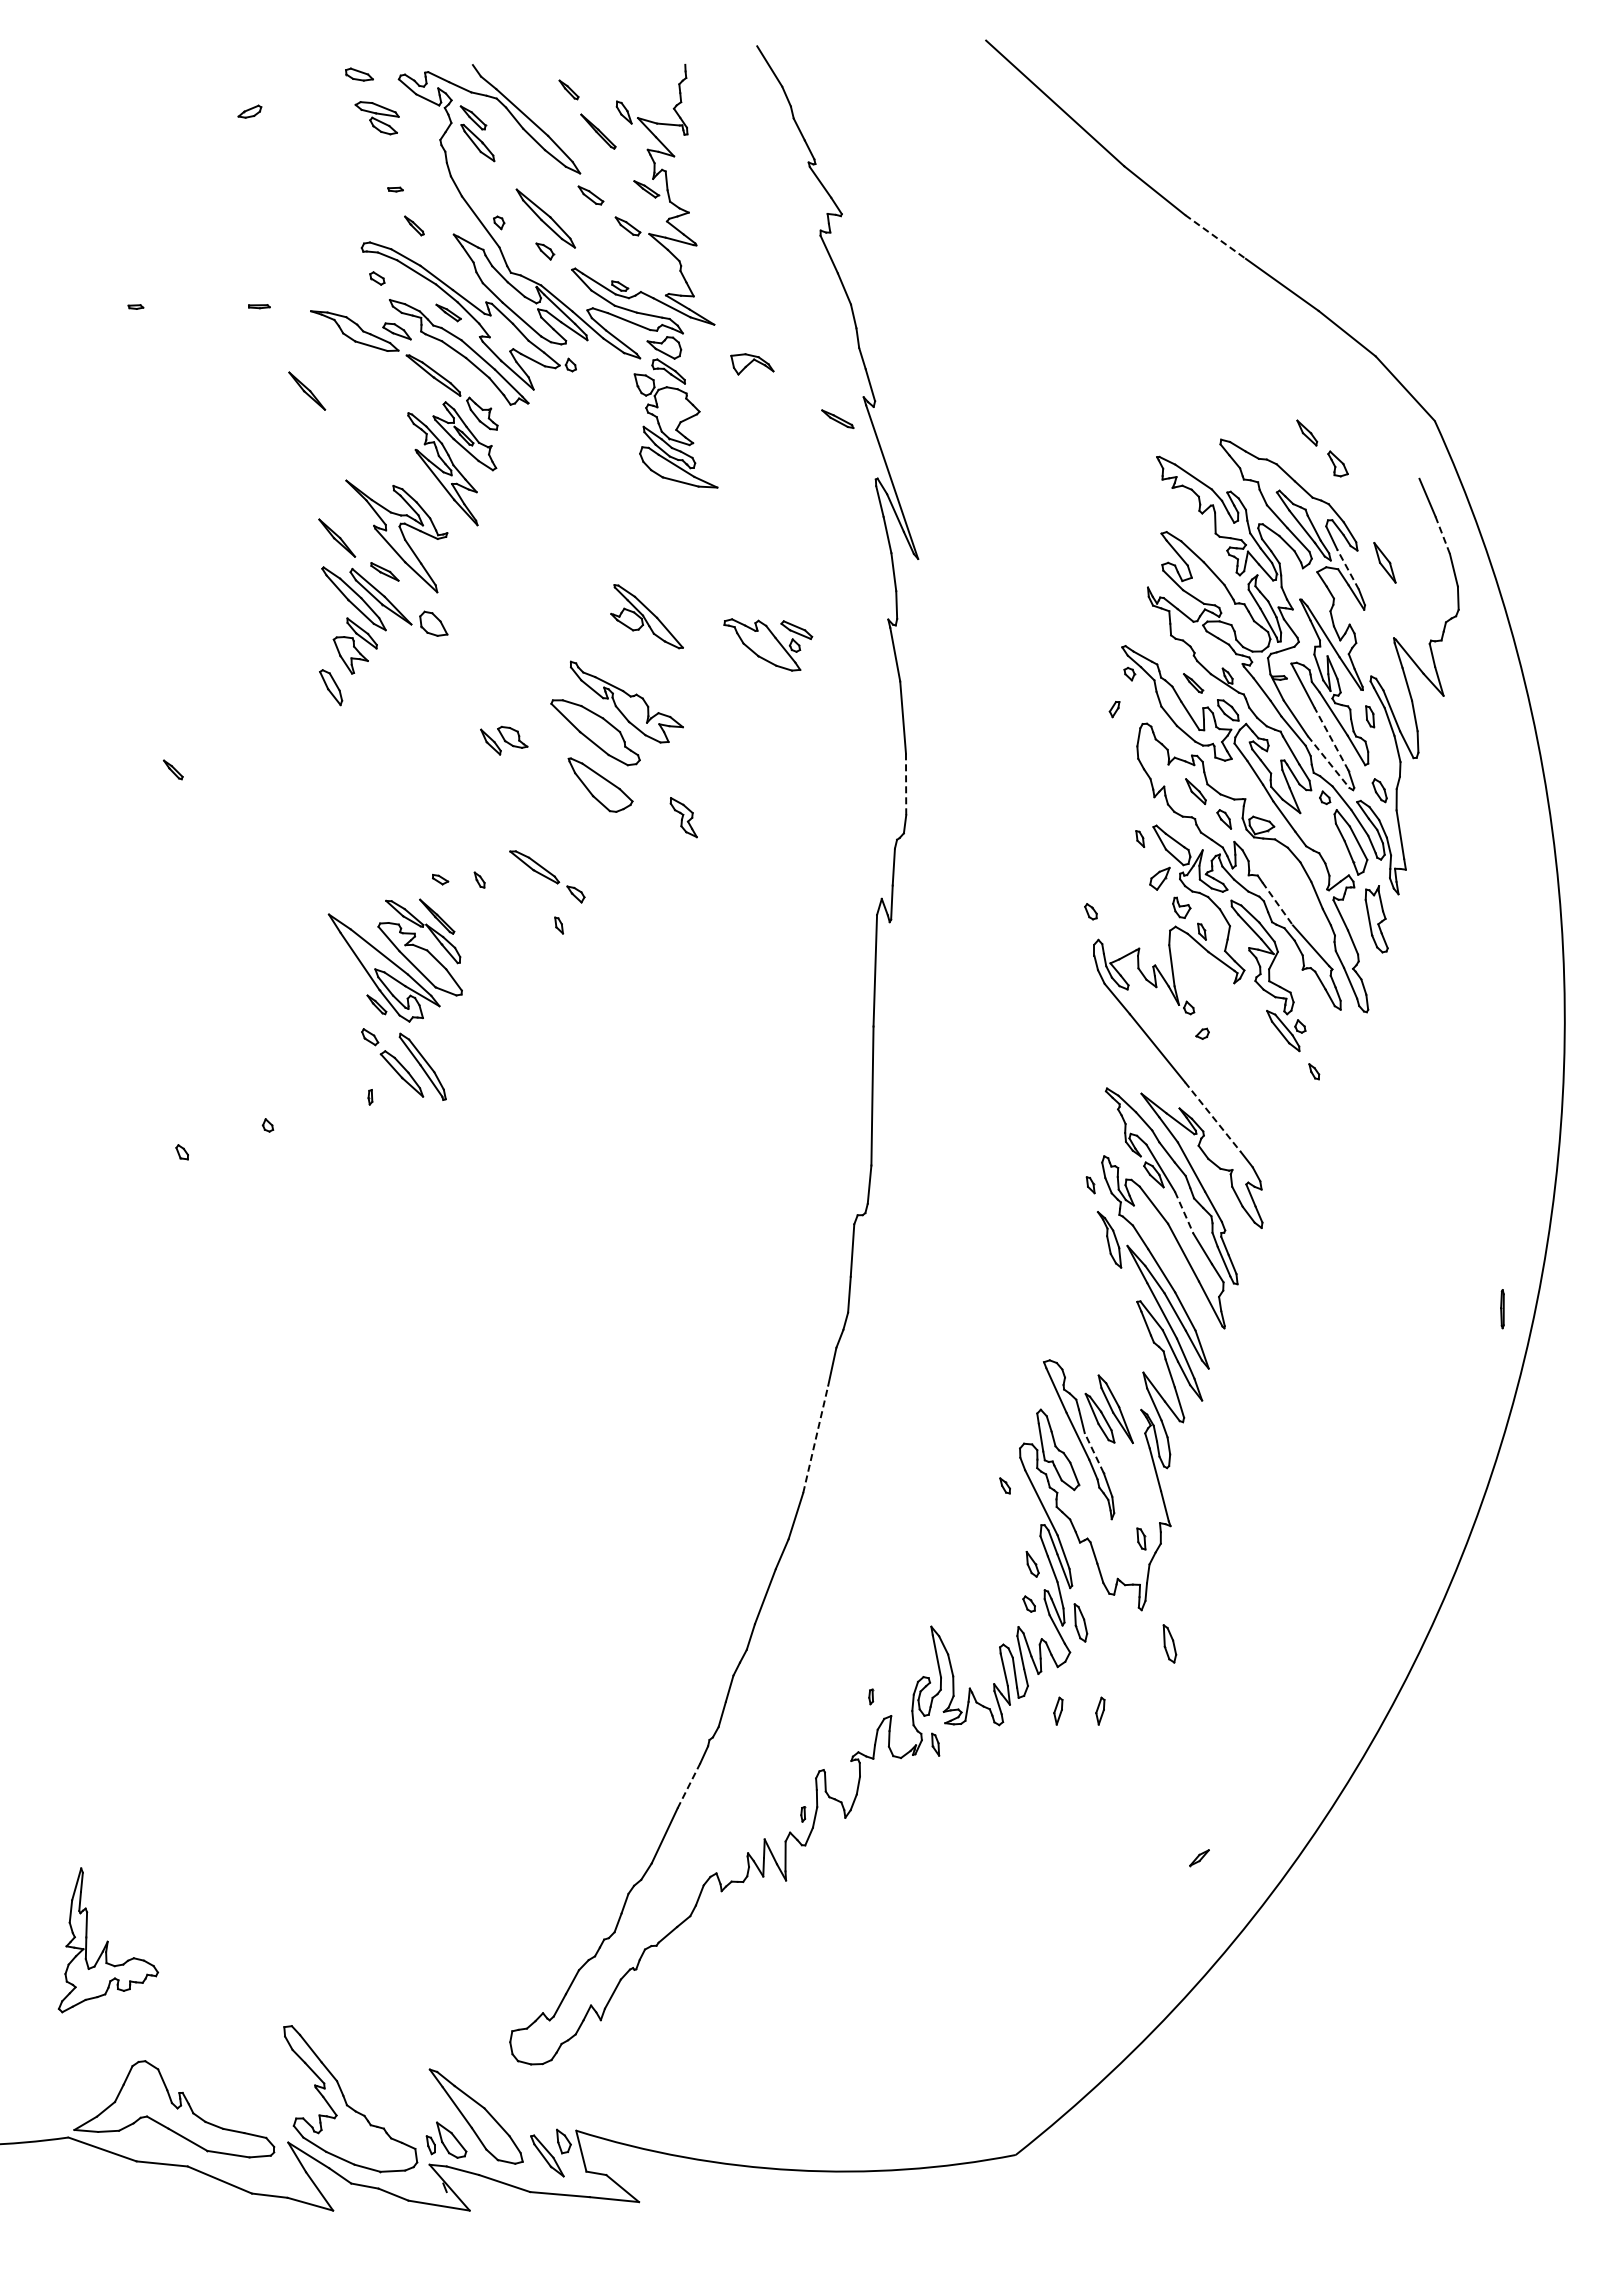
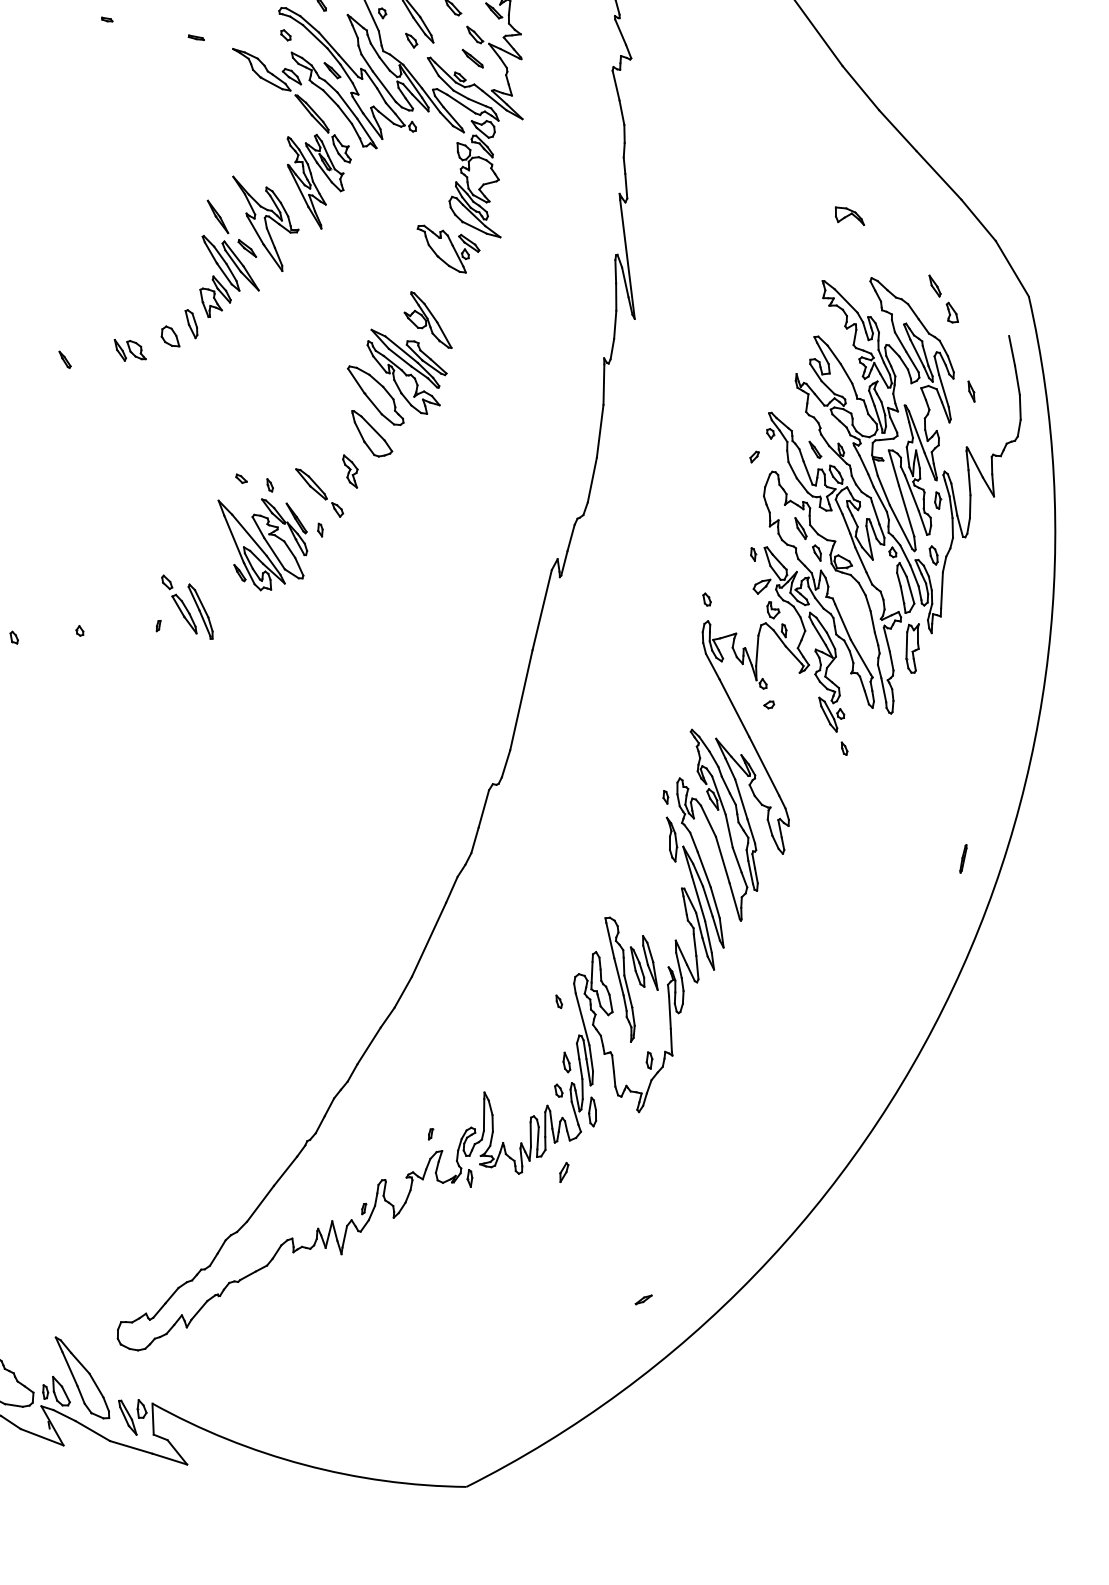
line: (1215, 237) -> (897, 131), dashed -> solid
part: (752, 364) -> (849, 216), moved
part: (307, 390) -> (218, 105), removed
part: (837, 418) -> (472, 58), moved
line: (1442, 535) -> (1017, 380), dashed -> solid
part: (1384, 562) -> (971, 391), size x0.62
line: (1348, 569) -> (944, 390), dashed -> solid
part: (433, 623) -> (170, 336), moved
part: (768, 644) -> (446, 249), moved
part: (627, 674) -> (407, 358), added
line: (1331, 739) -> (906, 511), dashed -> solid
part: (504, 740) -> (130, 351), moved
line: (1328, 762) -> (900, 527), dashed -> solid
line: (906, 784) -> (592, 480), dashed -> solid
part: (683, 817) -> (350, 471), moved
line: (1277, 904) -> (842, 622), dashed -> solid
part: (394, 960) -> (259, 543), moved
line: (1212, 1117) -> (763, 766), dashed -> solid
line: (1184, 1212) -> (729, 831), dashed -> solid
line: (1502, 1309) -> (963, 859), moved
line: (815, 1438) -> (428, 939), dashed -> solid
line: (1094, 1452) -> (628, 991), dashed -> solid
part: (1169, 1643) -> (654, 1140), removed
part: (1100, 1710) -> (594, 1178), removed
line: (689, 1785) -> (285, 1171), dashed -> solid

